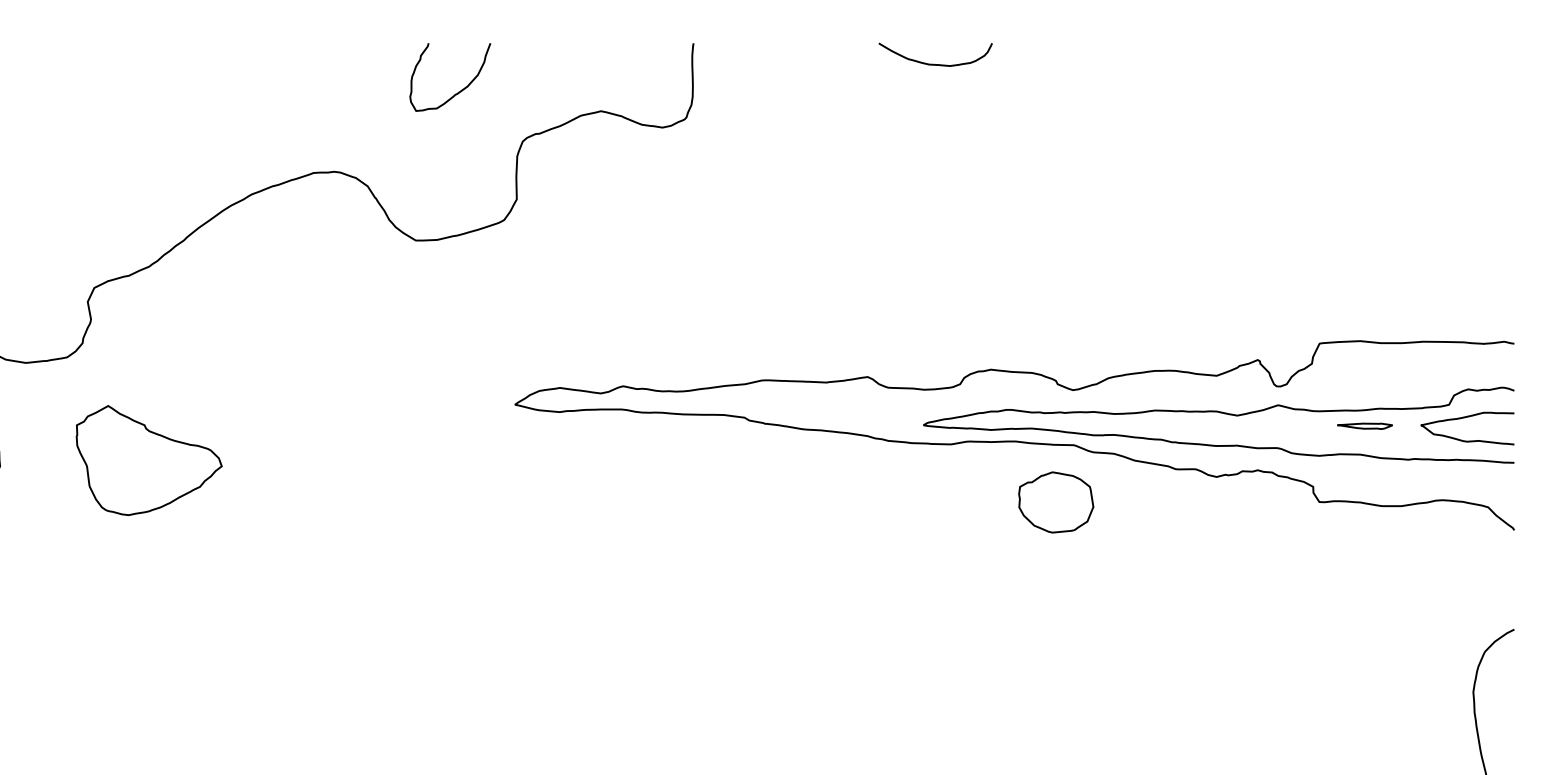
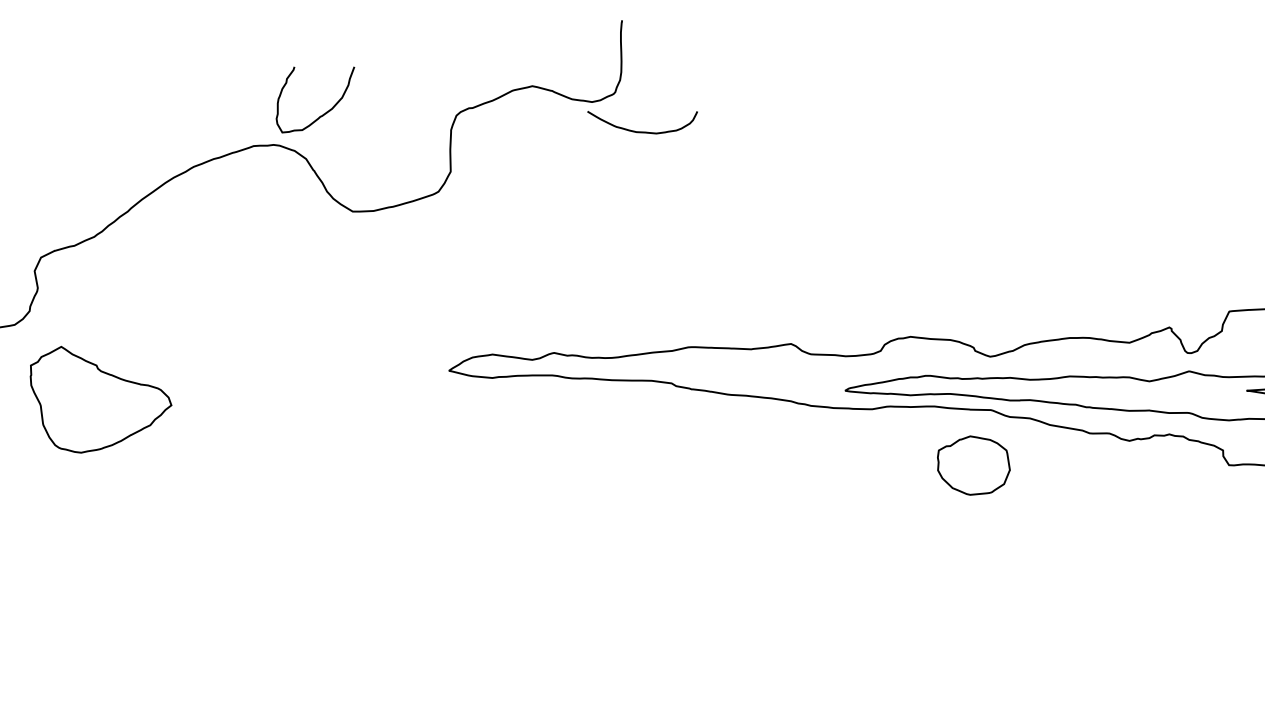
curve: (934, 63) -> (641, 131), moved
curve: (458, 91) -> (323, 113), moved
part: (148, 460) -> (100, 399), moved

